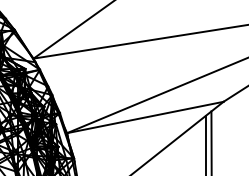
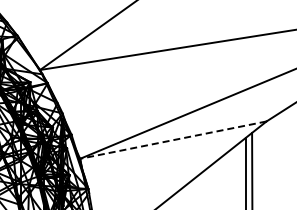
line: (144, 117) -> (172, 140), solid -> dashed

